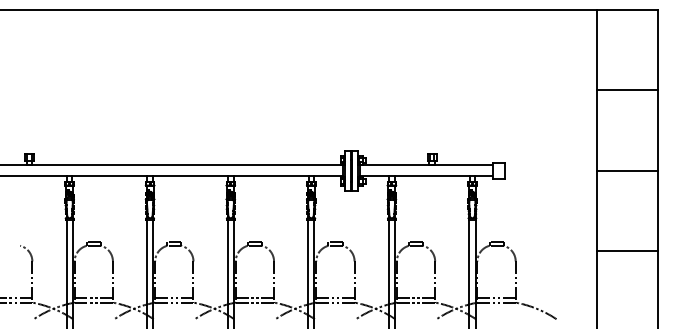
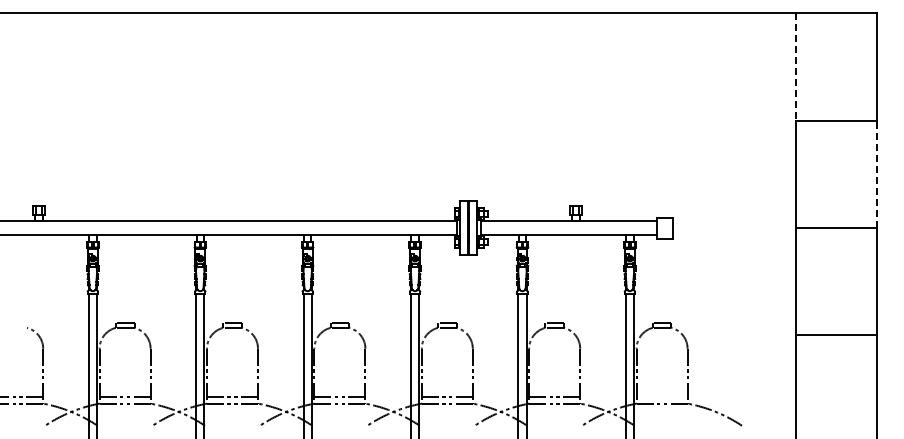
line: (597, 49) -> (796, 66), solid -> dashed
line: (657, 130) -> (876, 174), solid -> dashed
line: (496, 298) -> (661, 397), removed

